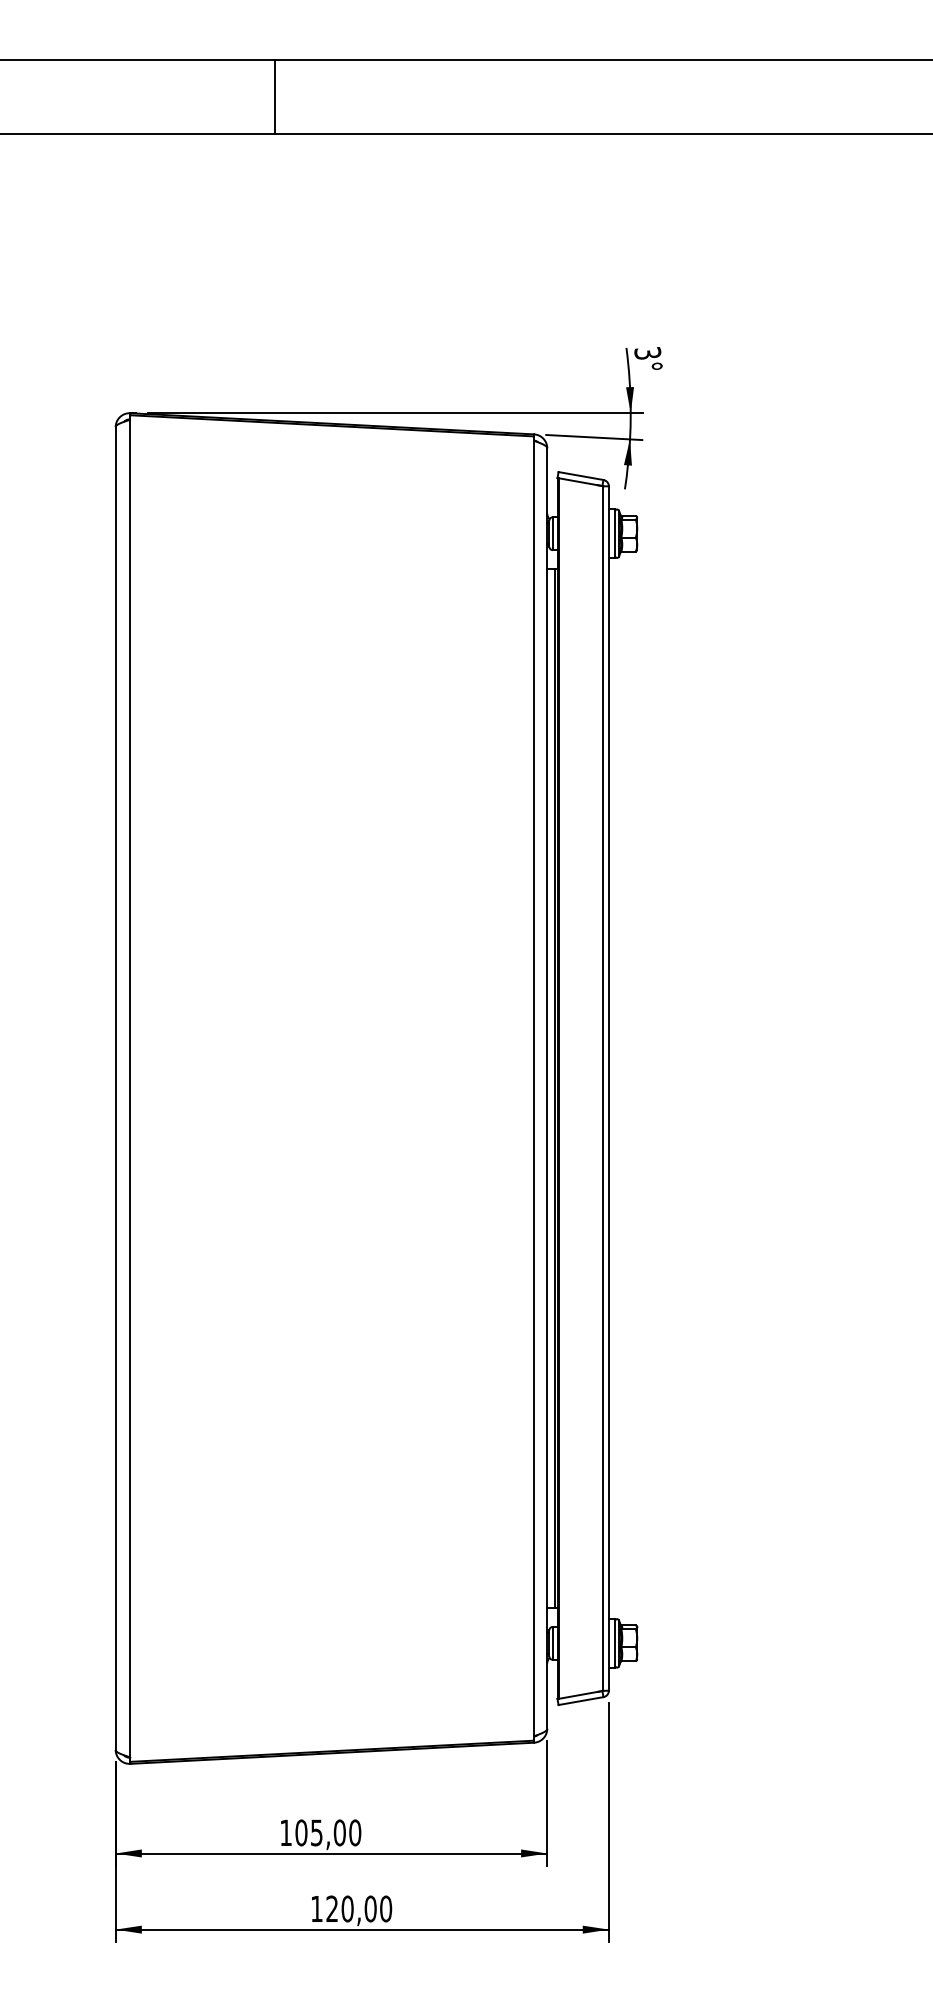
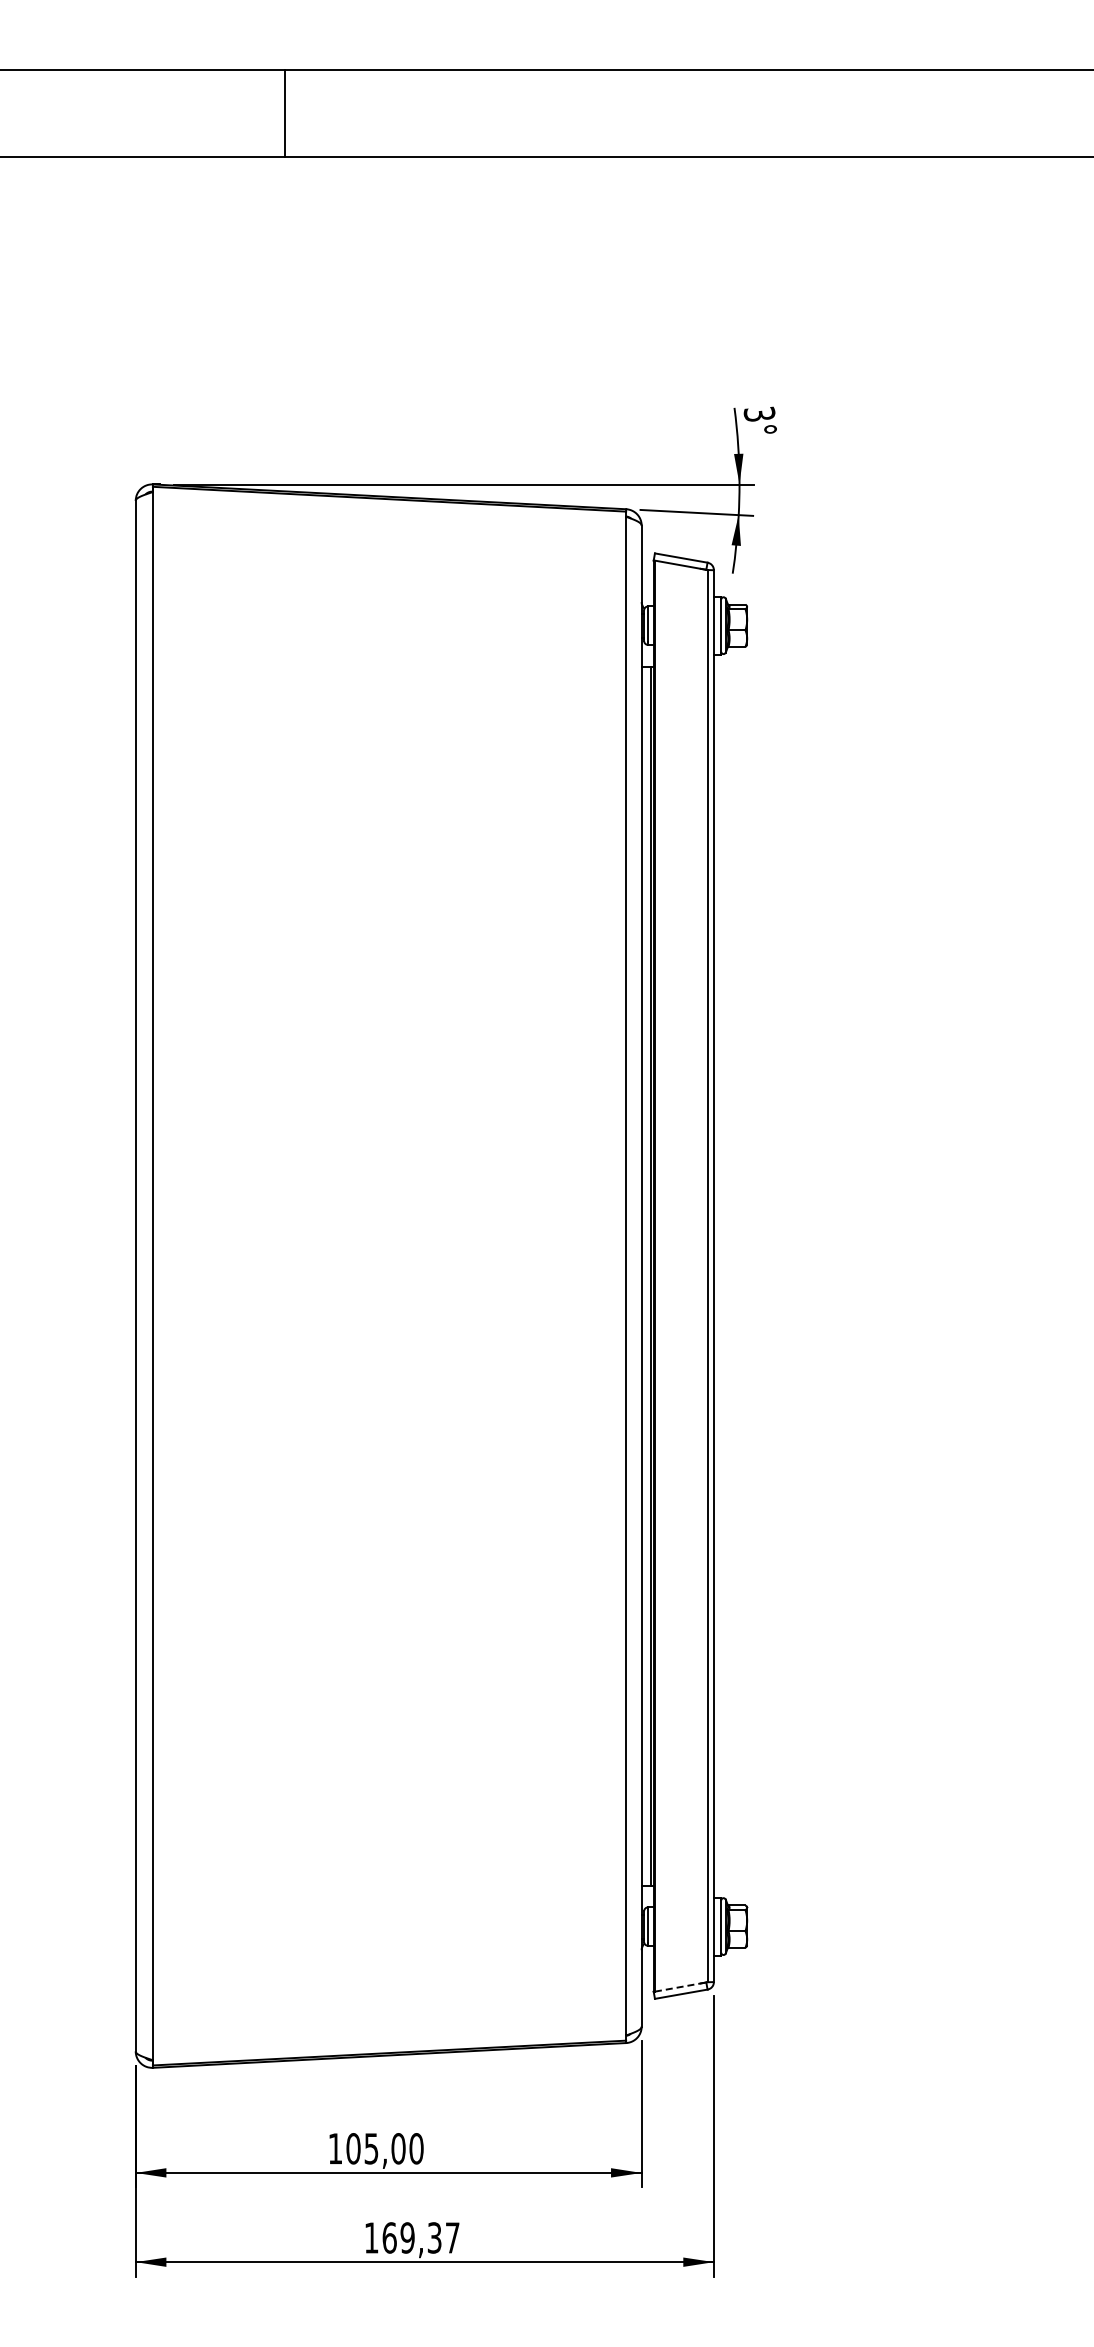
line: (274, 96) -> (284, 113), moved
line: (581, 1694) -> (681, 1986), solid -> dashed
text: (358, 1908) -> (420, 2237), 120,00 -> 169,37

